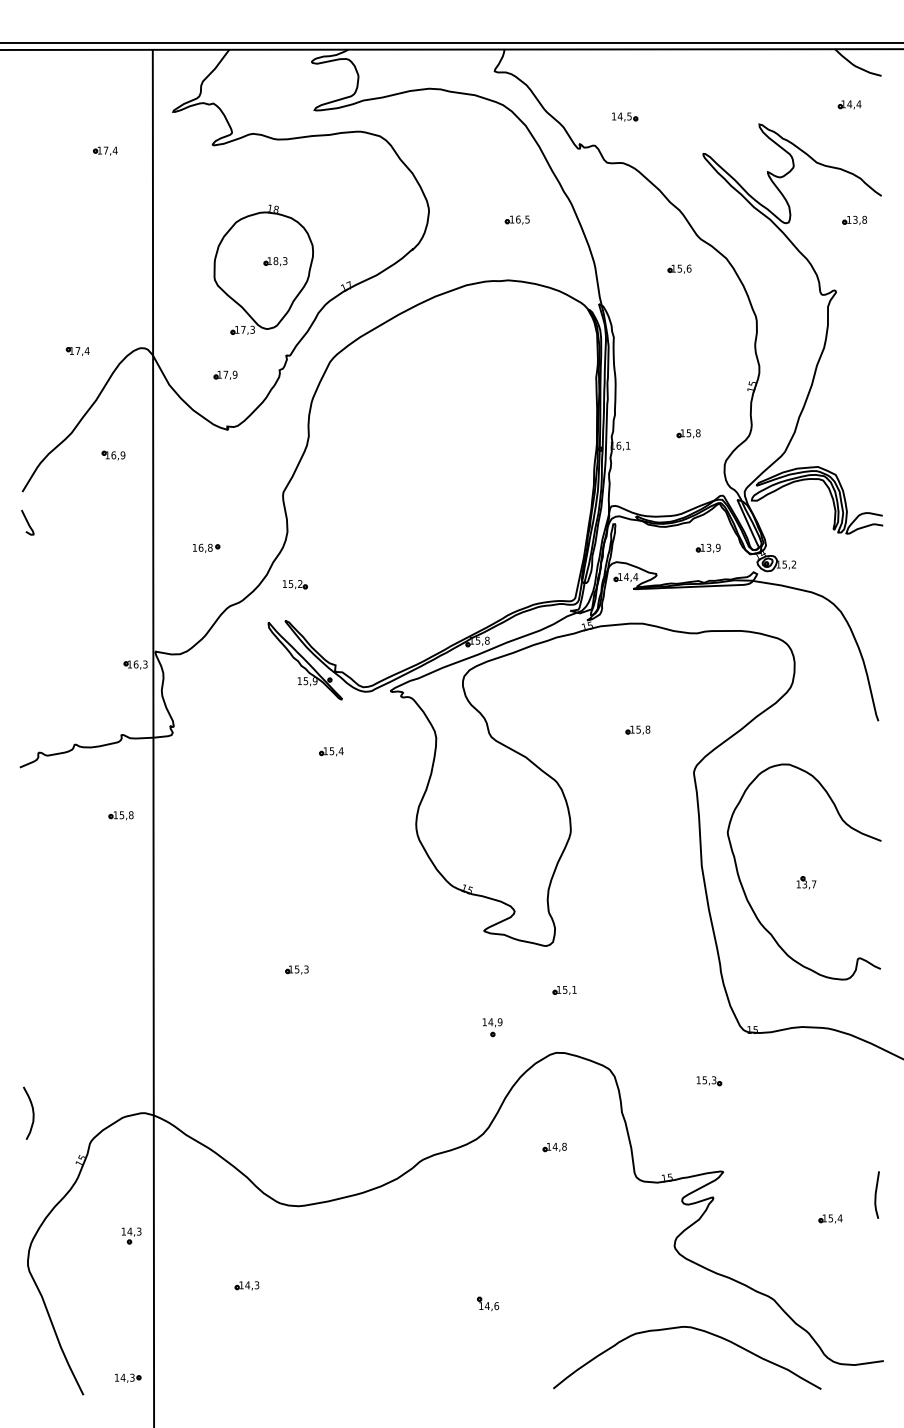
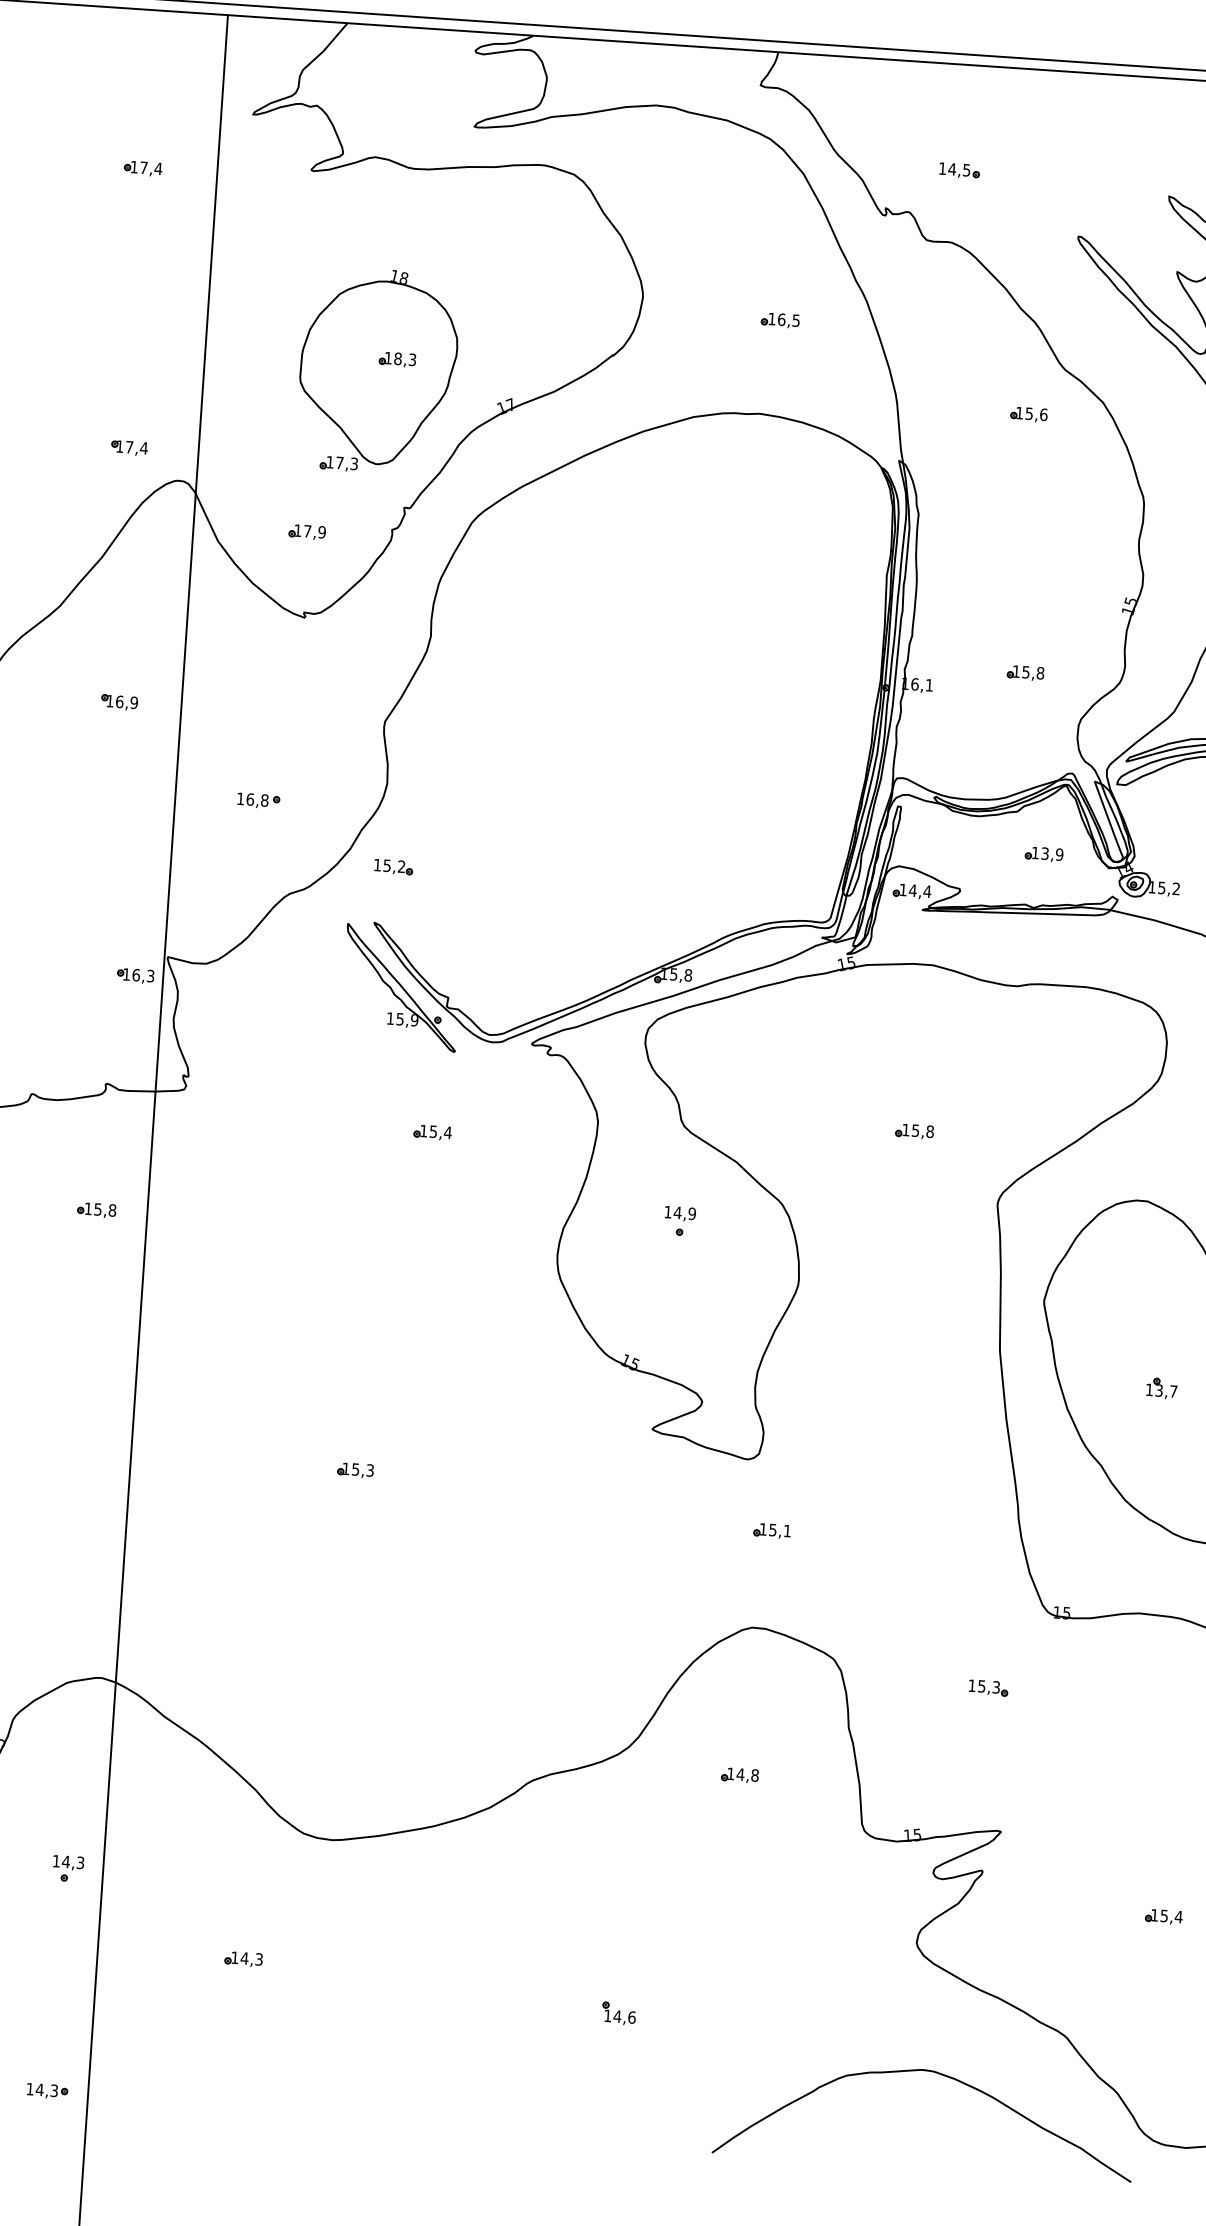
part: (77, 351) -> (128, 448), moved
part: (113, 455) -> (119, 702), moved
part: (492, 1027) -> (679, 1221), moved

